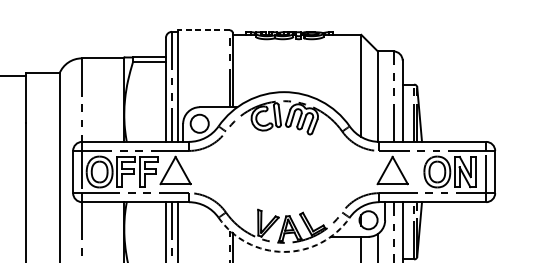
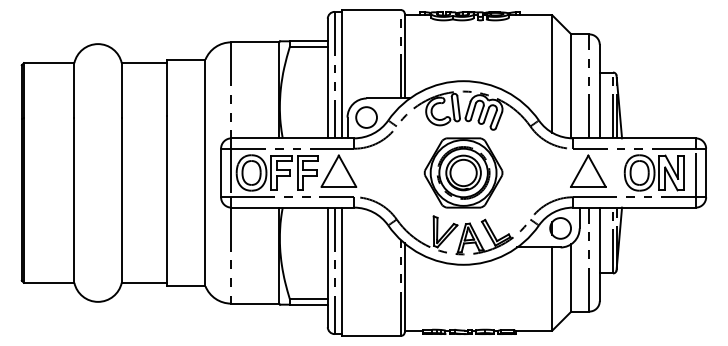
line: (204, 30) -> (371, 10), dashed -> solid
part: (284, 171) -> (463, 172), added
arc: (284, 251) -> (463, 264), dashed -> solid

